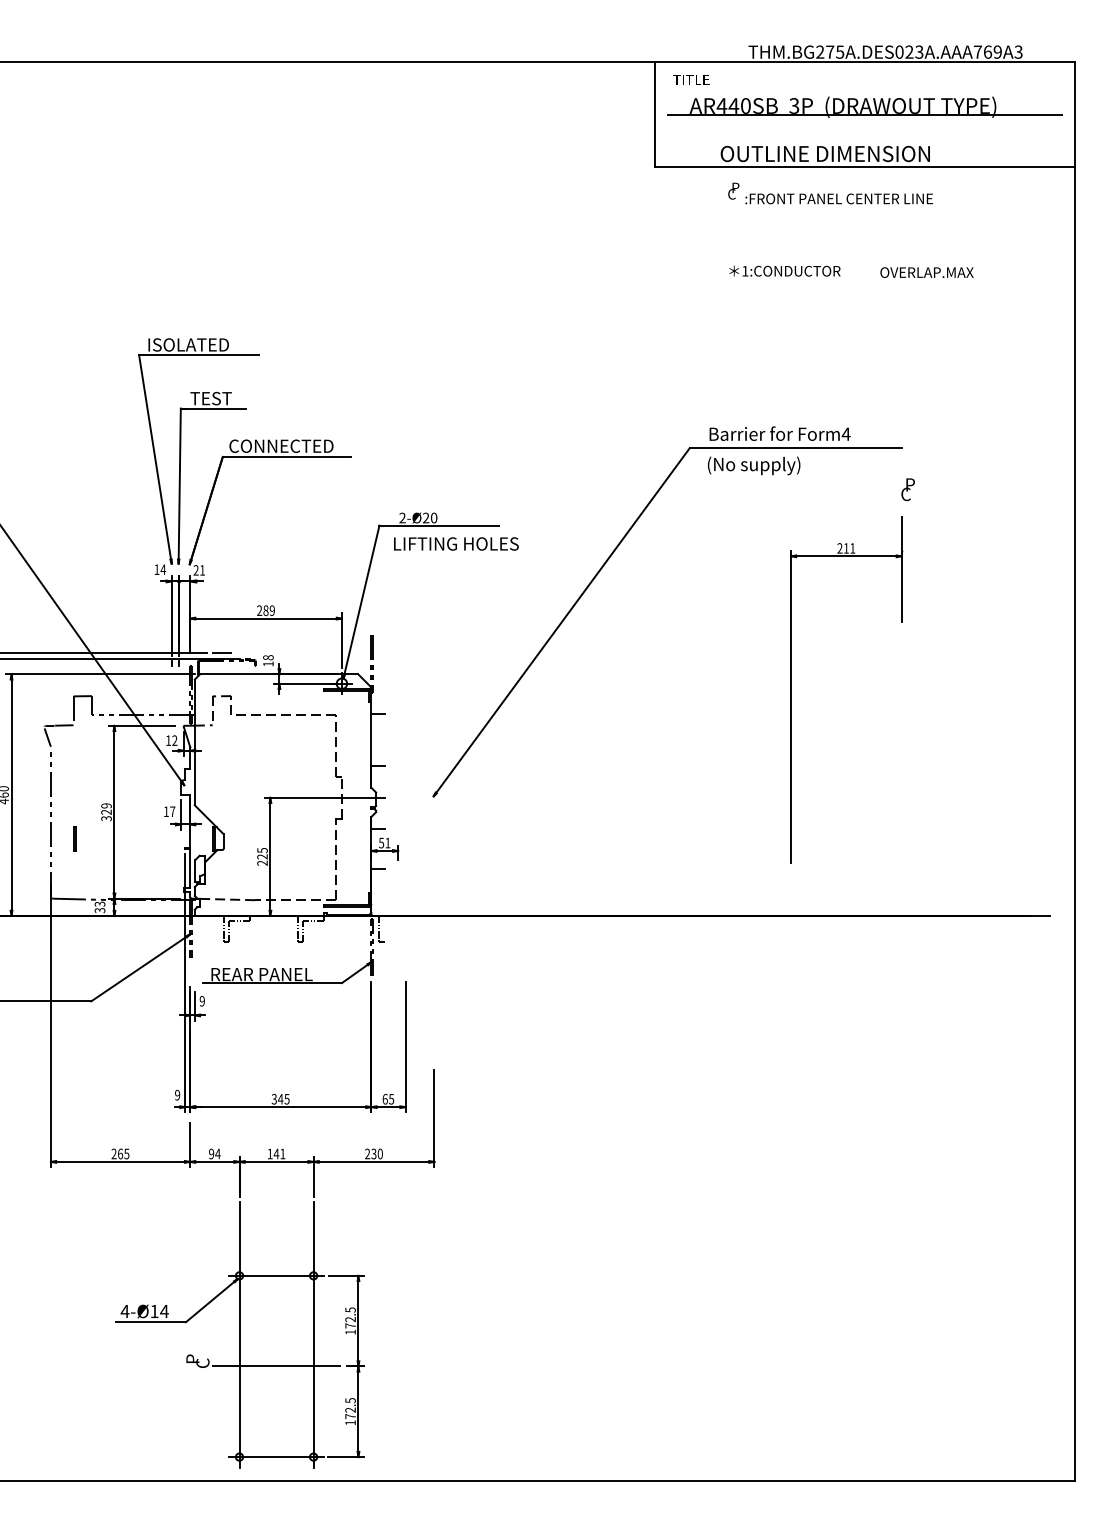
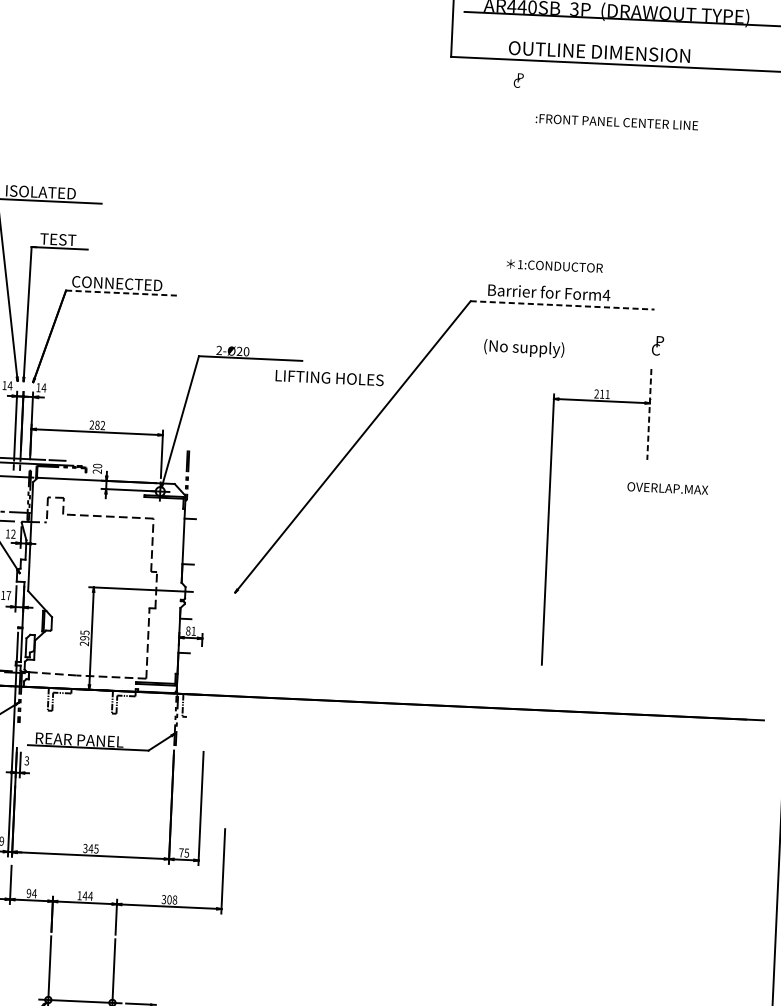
text: (838, 198) -> (616, 121), moved
text: (784, 270) -> (554, 265), moved
text: (926, 272) -> (667, 488), moved
line: (796, 448) -> (562, 305), solid -> dashed
line: (287, 456) -> (122, 292), solid -> dashed
text: (754, 465) -> (524, 348), moved
text: (456, 543) -> (329, 377), moved
line: (901, 569) -> (649, 414), solid -> dashed
text: (199, 570) -> (41, 387), 21 -> 14
text: (271, 610) -> (102, 425), 289 -> 282
text: (268, 660) -> (97, 468), 18 -> 20
text: (381, 842) -> (188, 630), 51 -> 81
text: (262, 856) -> (84, 637), 225 -> 295
text: (201, 1001) -> (26, 761), 9 -> 3
text: (384, 1098) -> (180, 852), 65 -> 75
text: (282, 1153) -> (90, 895), 141 -> 144
text: (373, 1154) -> (169, 900), 230 -> 308

